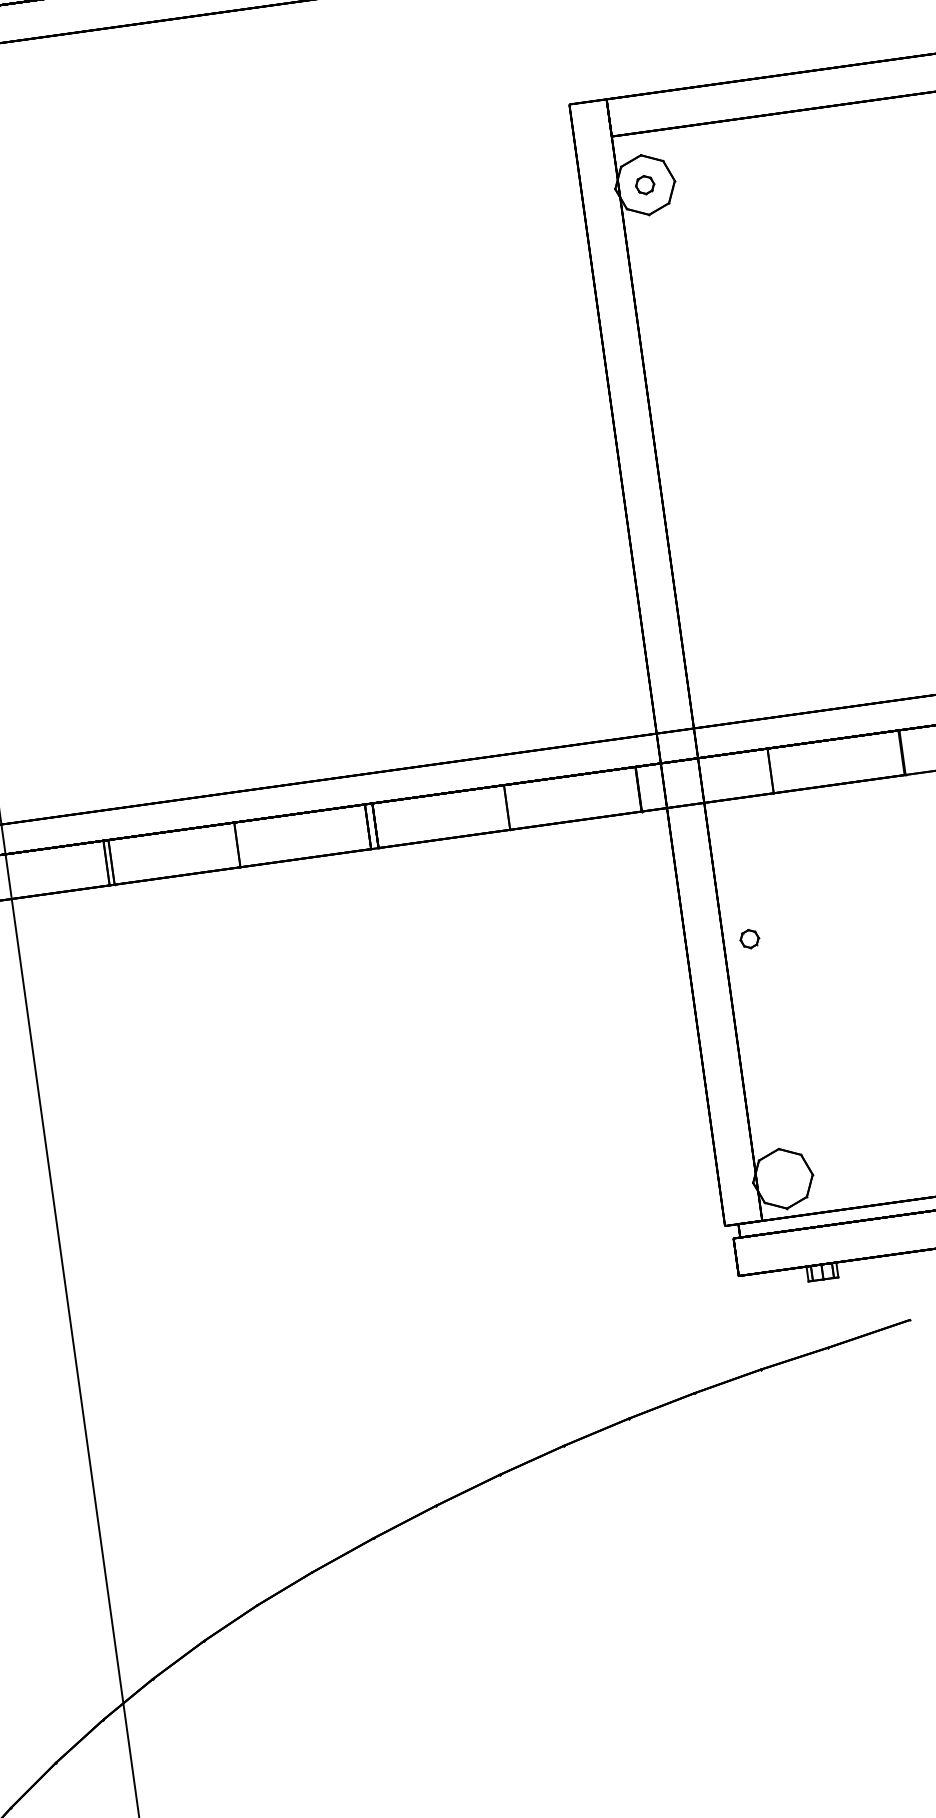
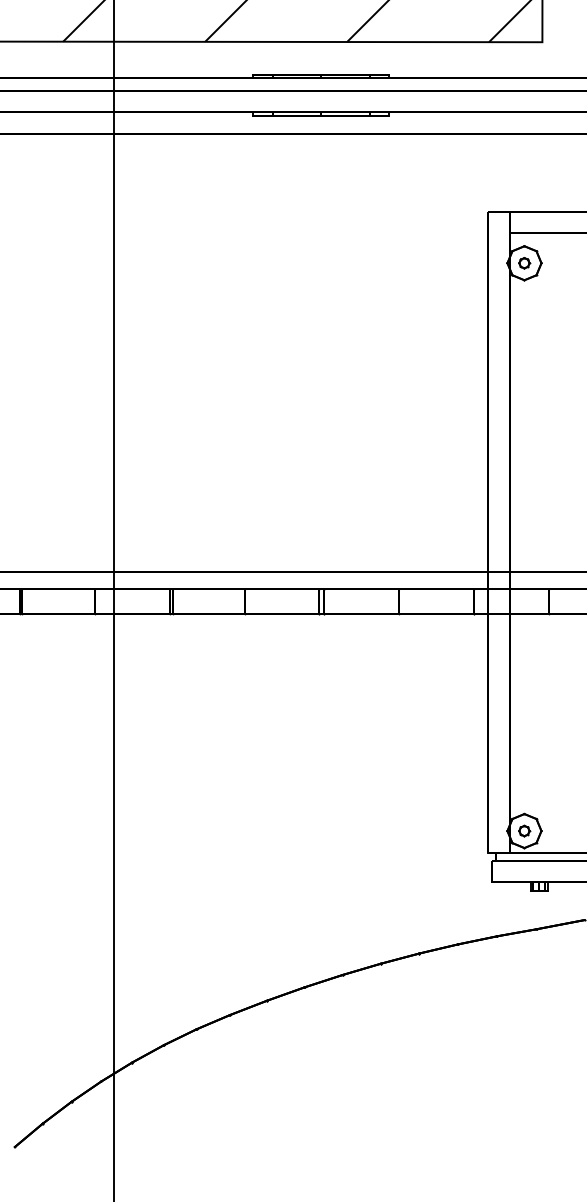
part: (749, 938) -> (524, 830), moved

